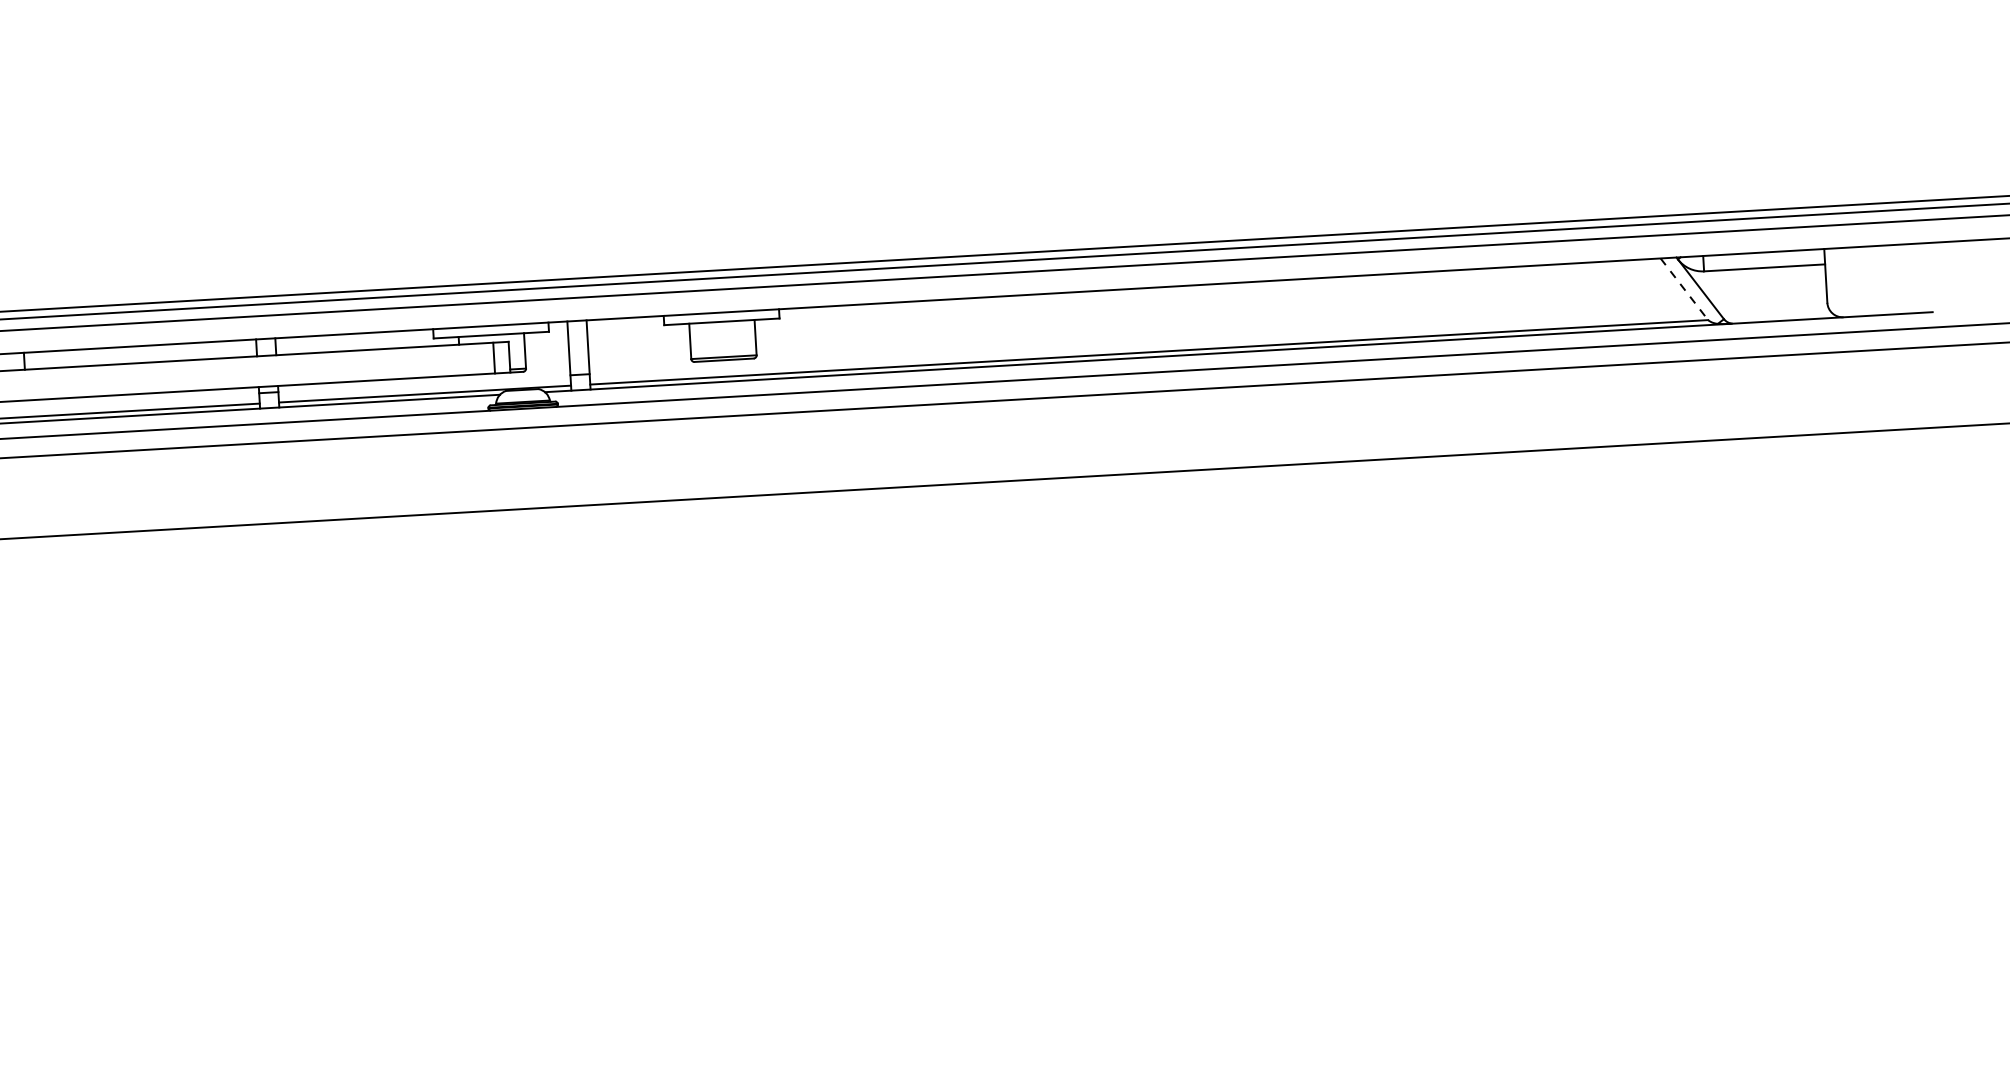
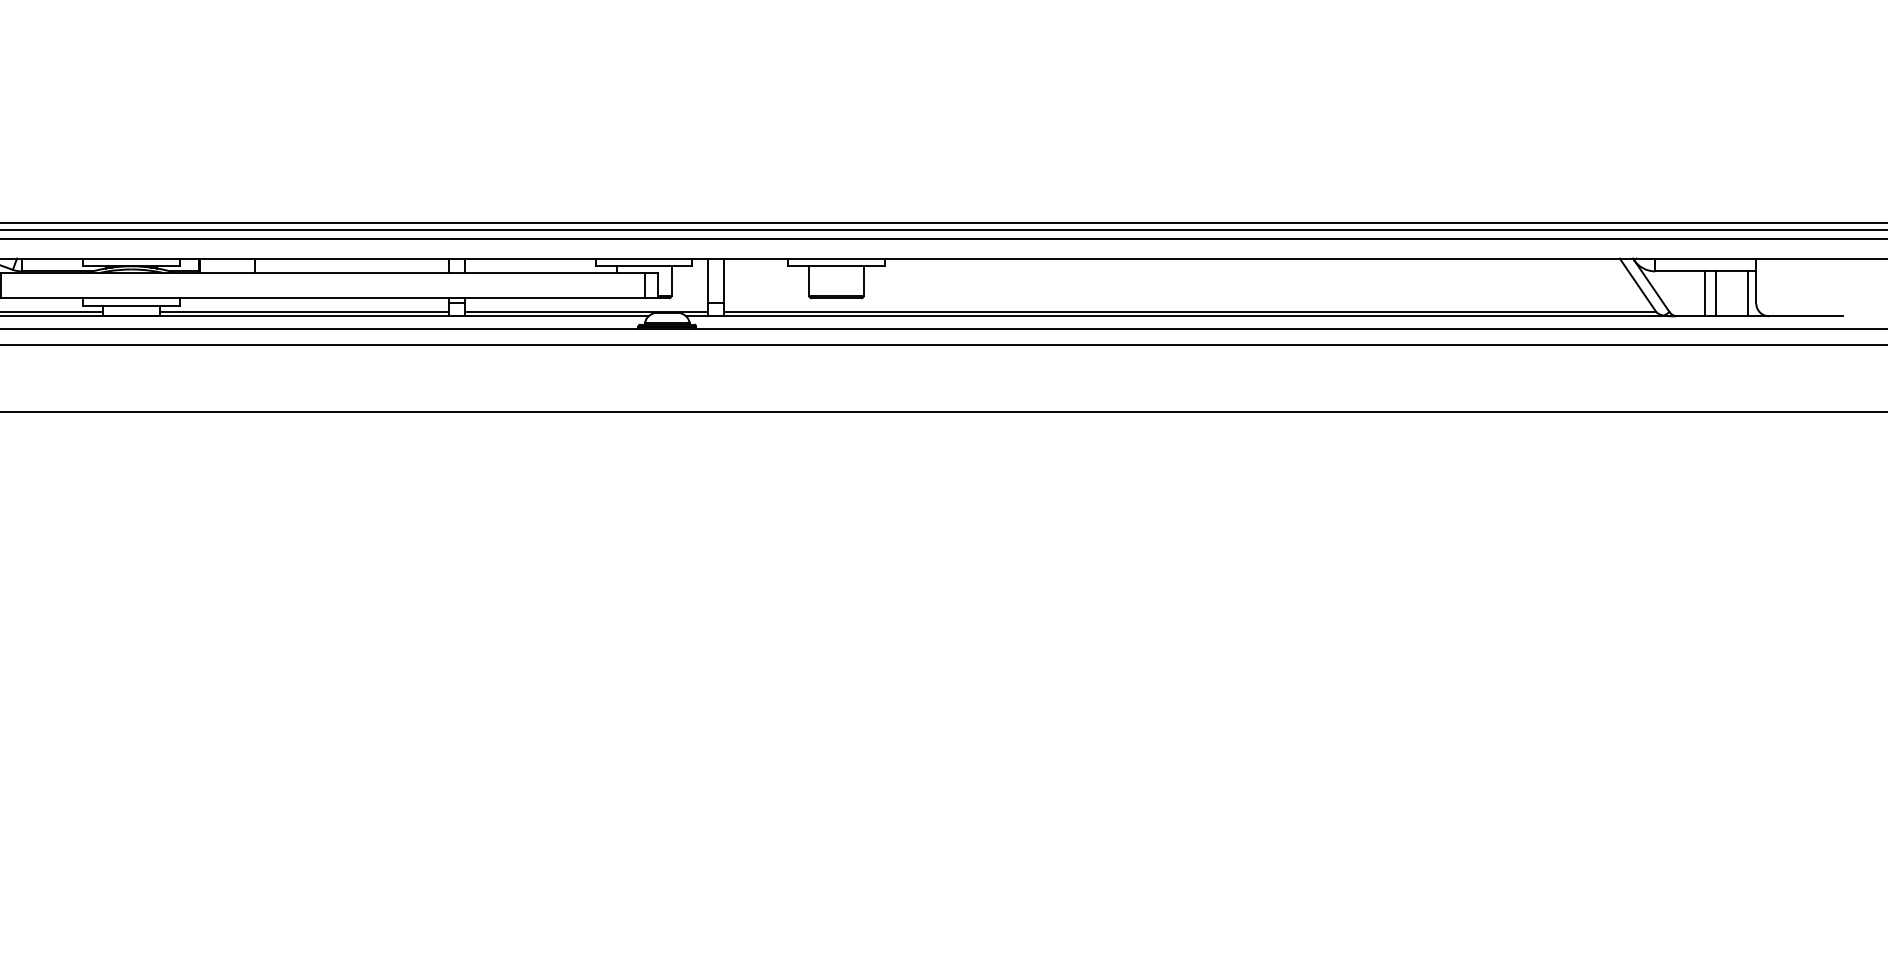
line: (1684, 289) -> (1638, 285), dashed -> solid
line: (1816, 291) -> (1747, 293), added
line: (1777, 293) -> (1715, 293), added
line: (1764, 294) -> (1704, 293), added

